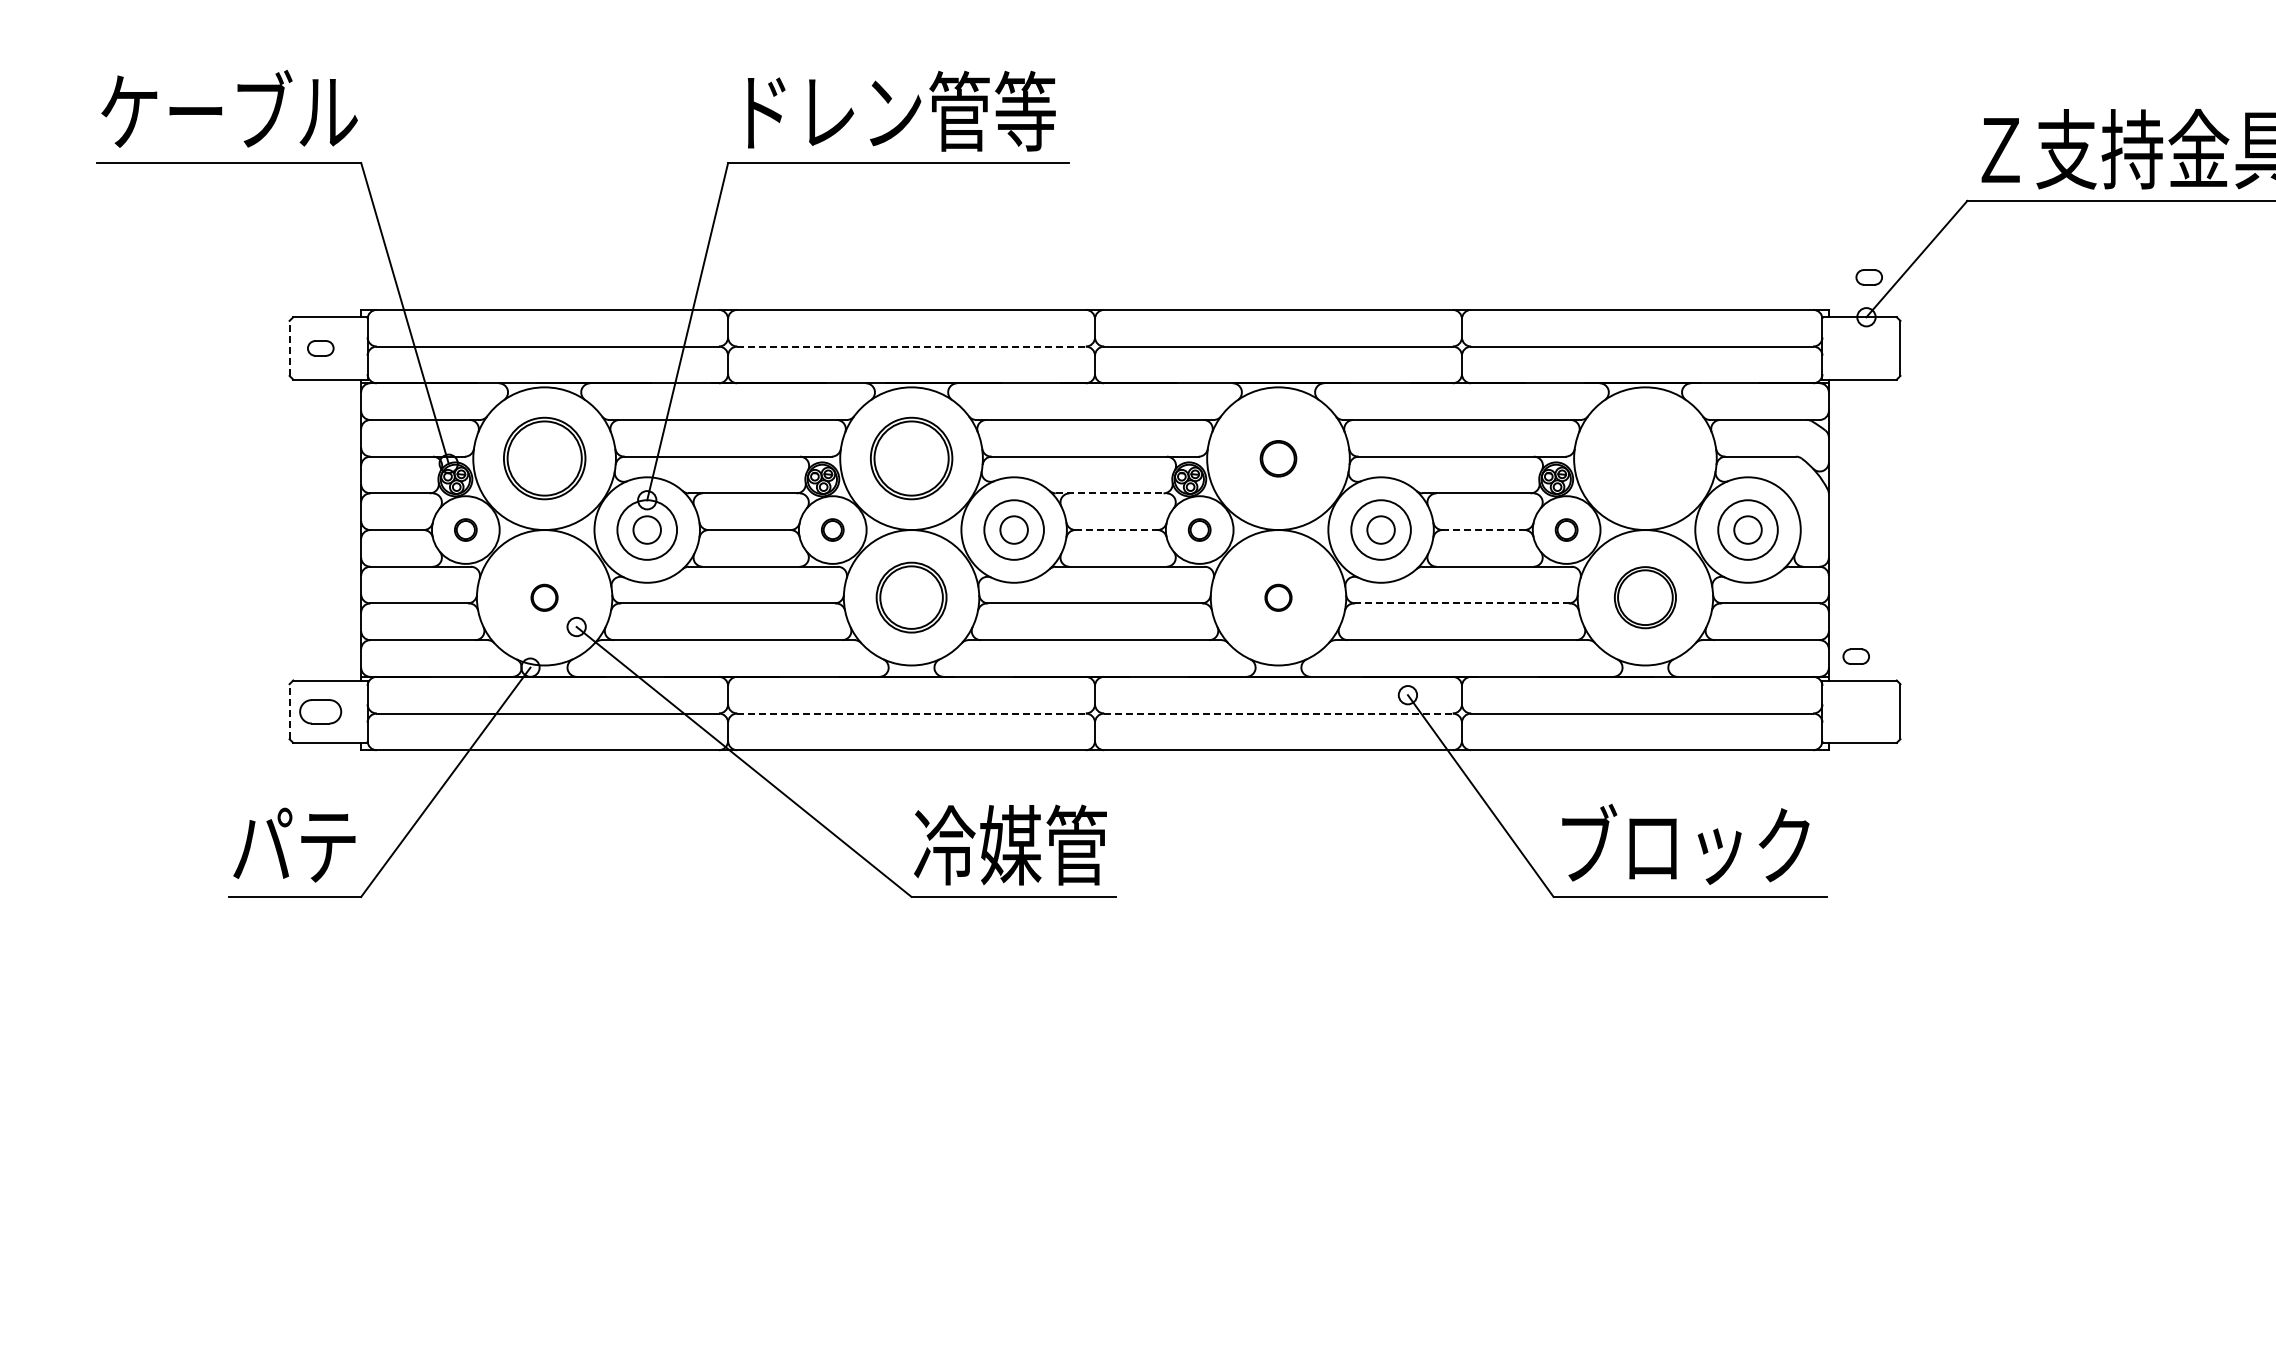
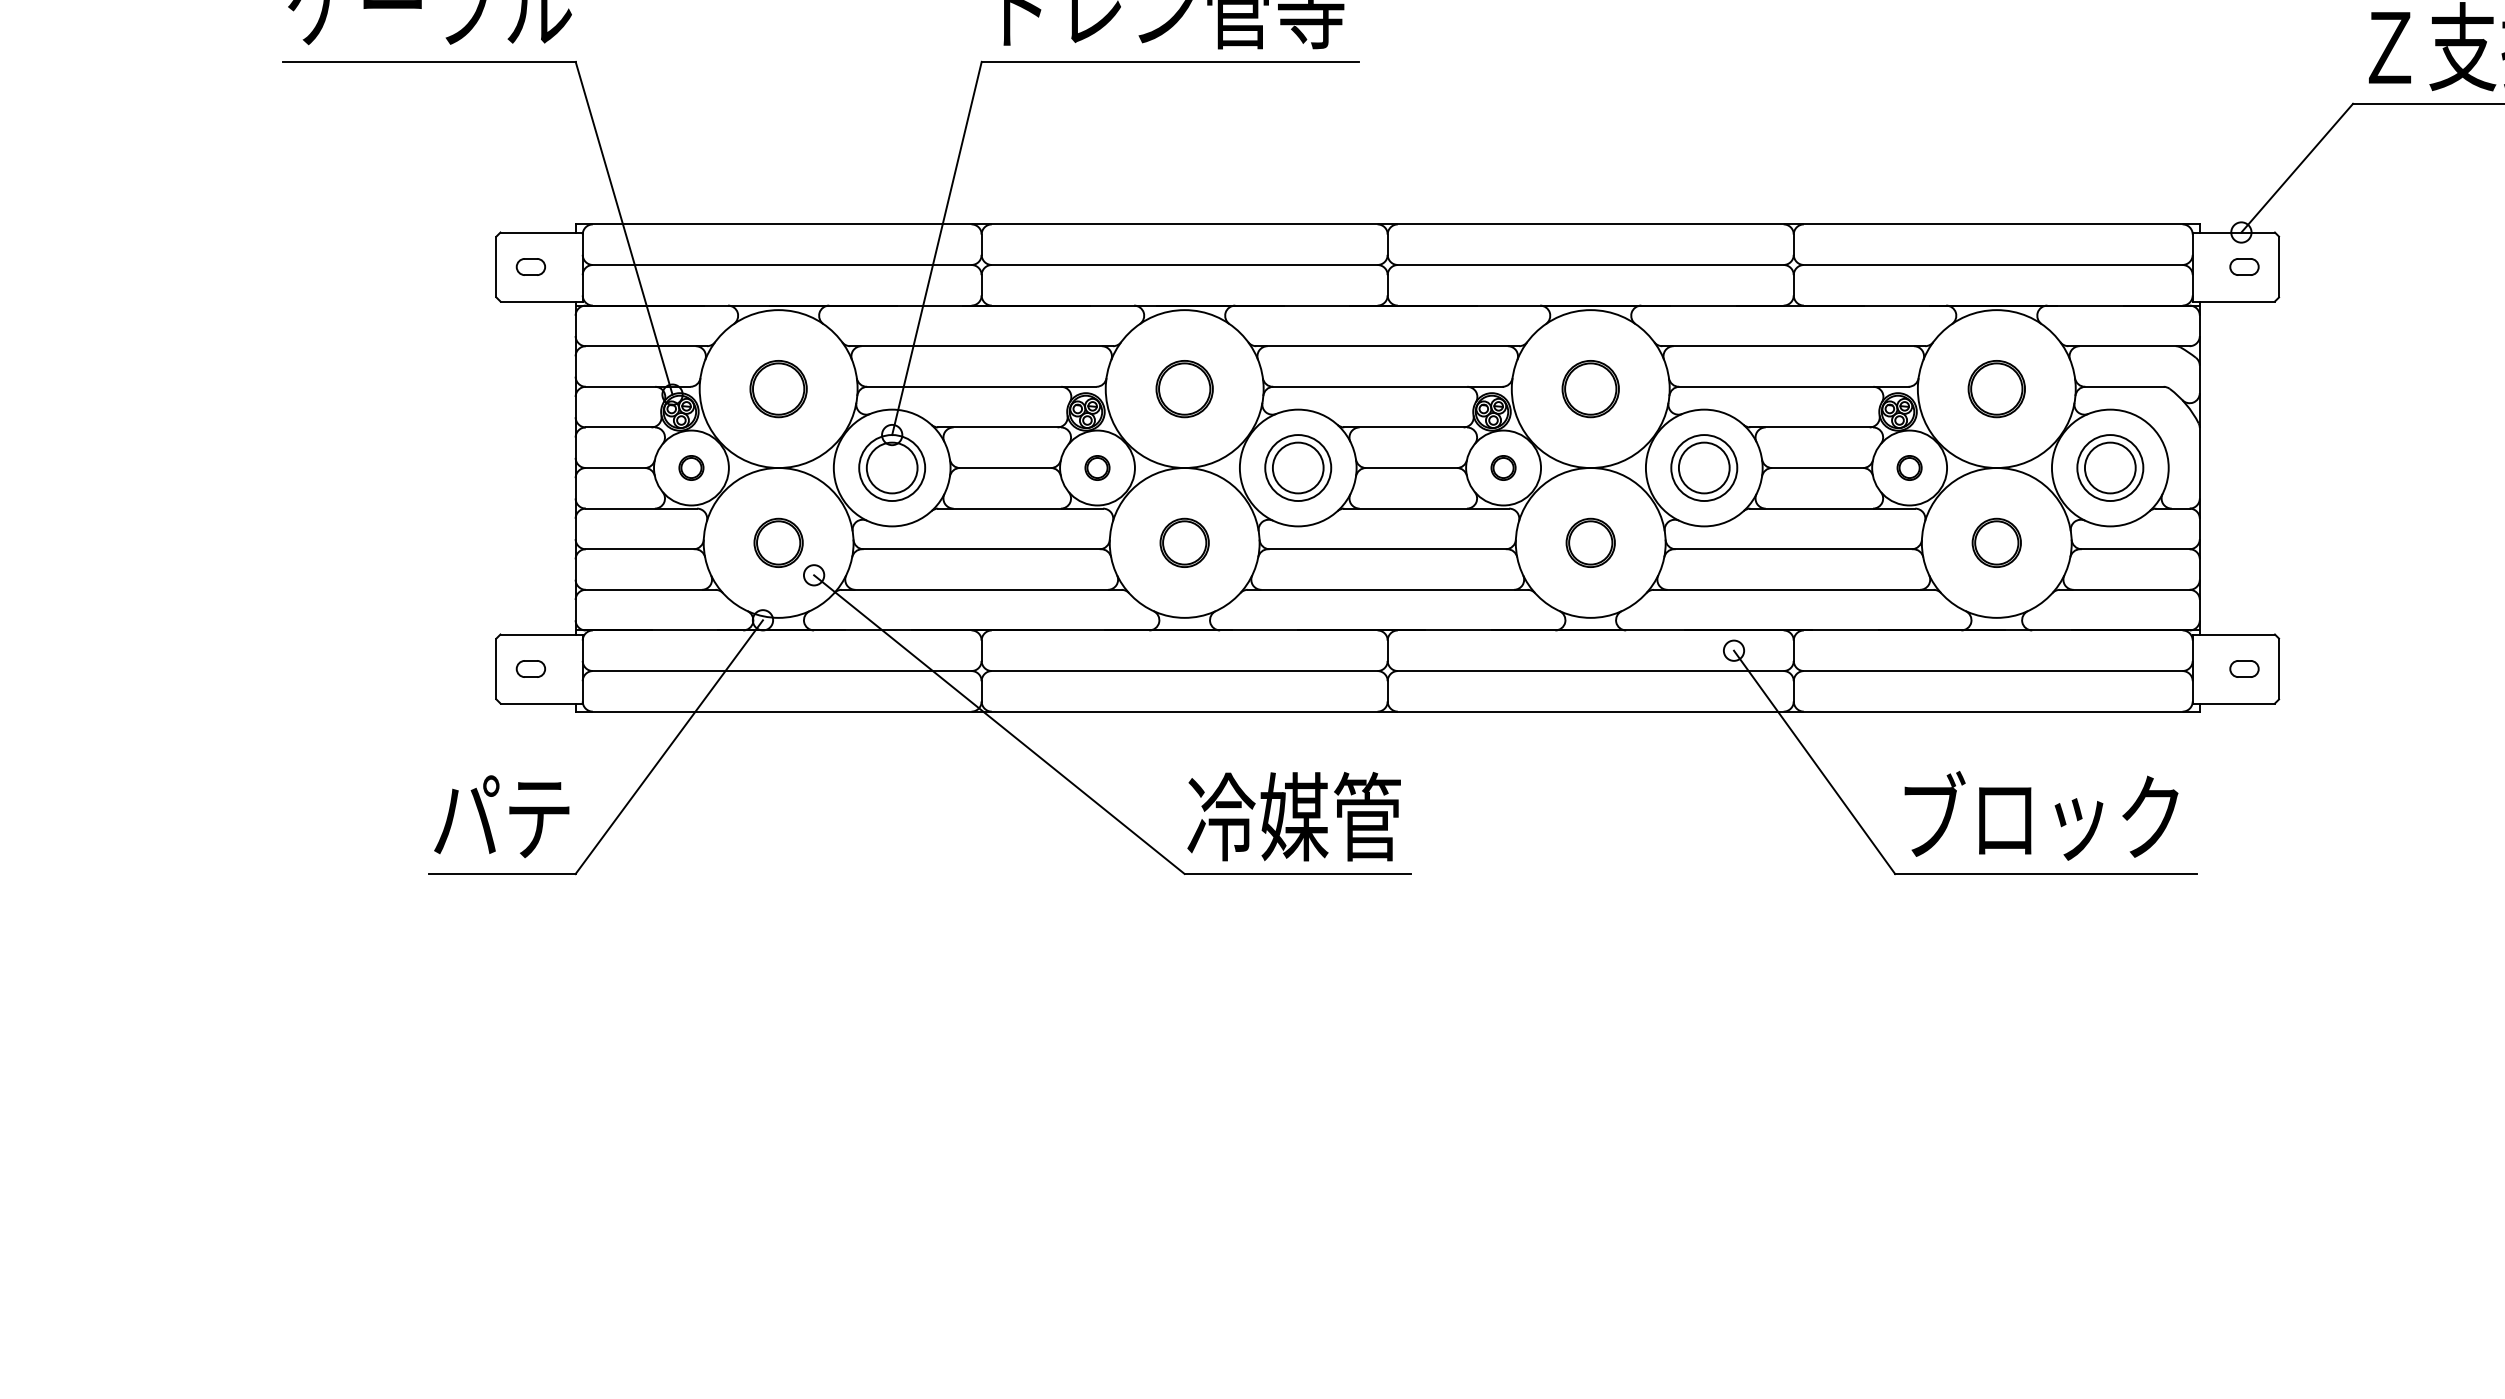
part: (1868, 277) -> (2243, 267), moved
line: (912, 346) -> (1185, 264), dashed -> solid
line: (289, 348) -> (496, 267), dashed -> solid
part: (544, 458) -> (778, 388), size x0.62
part: (911, 458) -> (1184, 388), size x0.62
part: (1278, 458) -> (1590, 388), size x1.43
part: (1645, 458) -> (1996, 388), added
line: (1111, 493) -> (1405, 427), dashed -> solid
circle: (647, 530) -> (892, 468), size x1.67
circle: (1014, 530) -> (1298, 468), size x1.67
line: (1117, 530) -> (1412, 468), dashed -> solid
circle: (1381, 530) -> (1704, 468), size x1.67
line: (1483, 530) -> (1817, 468), dashed -> solid
circle: (1747, 530) -> (2109, 468), size x1.67
part: (544, 597) -> (778, 542), size x1.67
part: (911, 597) -> (1184, 542), size x0.62
part: (1278, 597) -> (1590, 542), size x1.67
part: (1645, 597) -> (1996, 542), size x0.71
line: (1462, 603) -> (1794, 549), dashed -> solid
part: (1855, 656) -> (2243, 668), moved
line: (289, 711) -> (496, 668), dashed -> solid
part: (320, 711) -> (530, 668), size x0.62
line: (912, 713) -> (1185, 671), dashed -> solid
line: (1279, 713) -> (1591, 671), dashed -> solid

